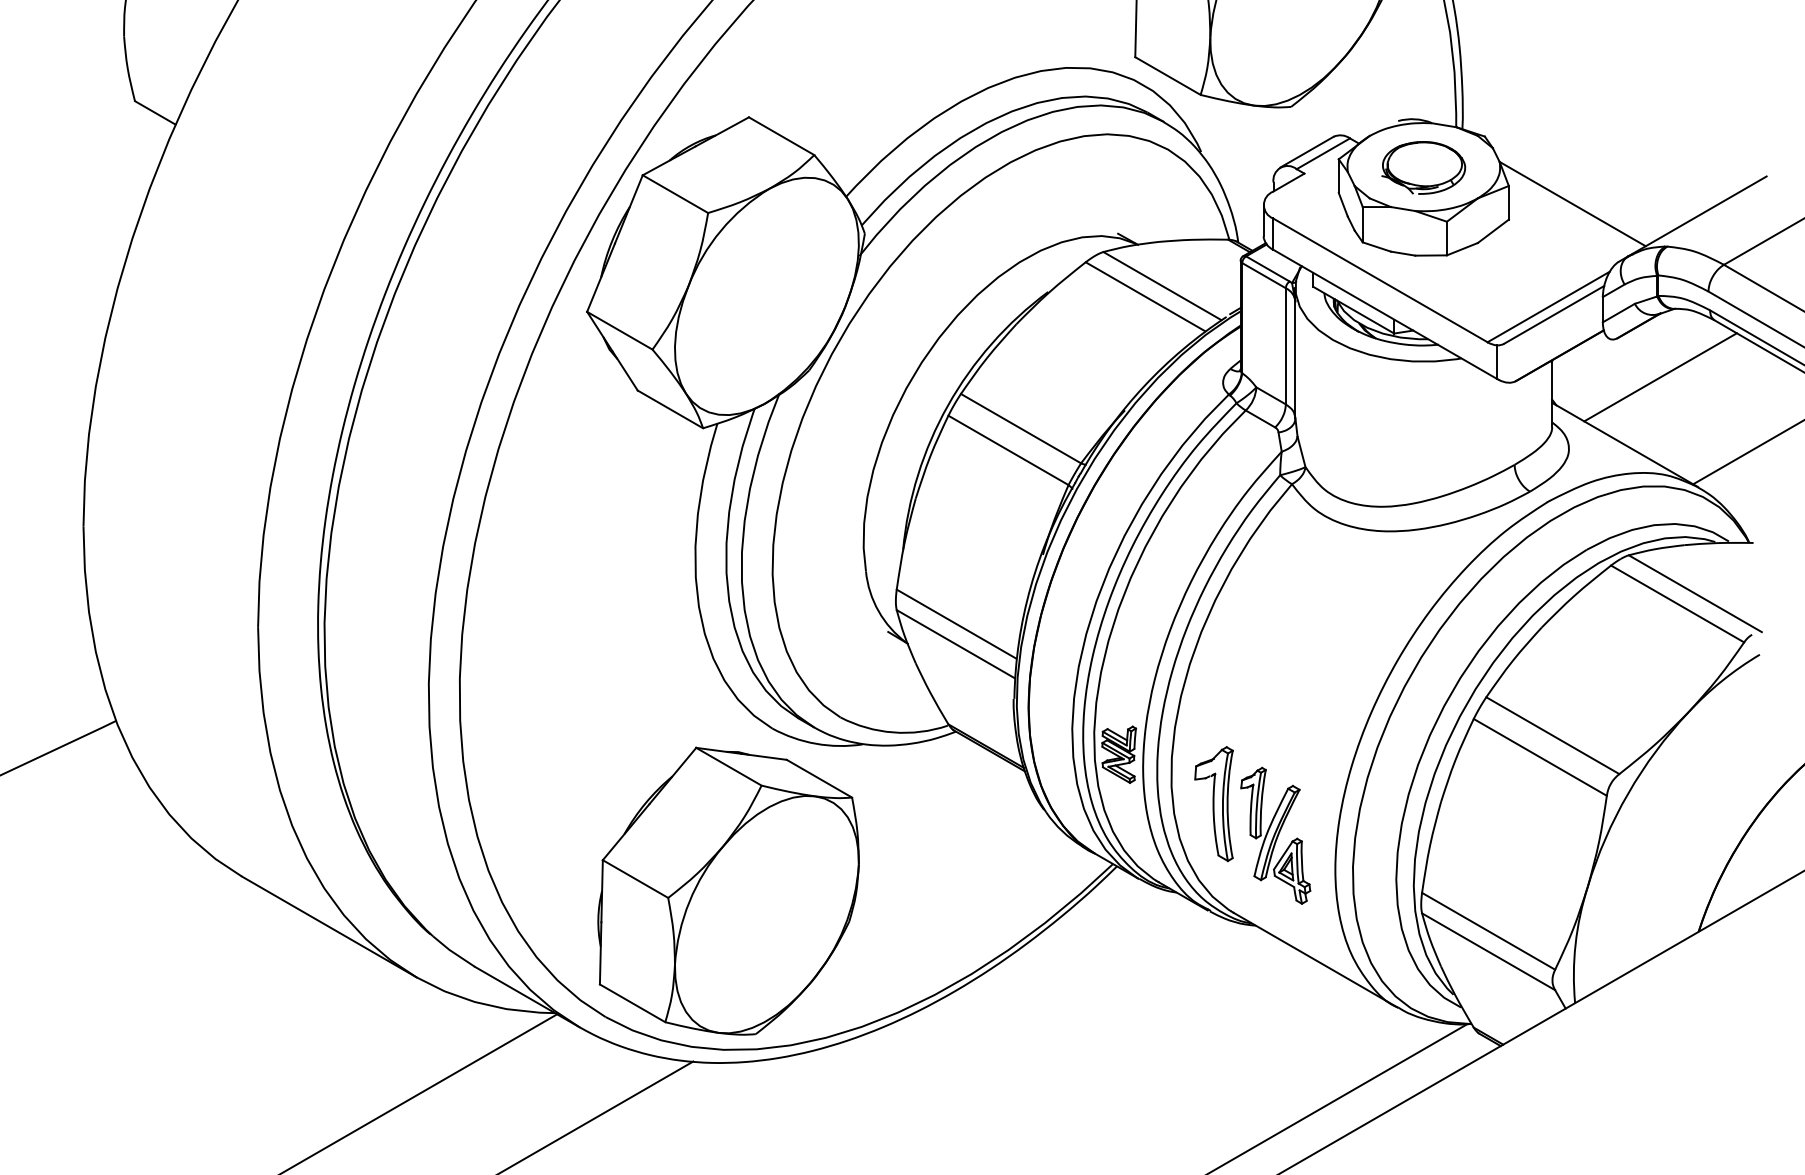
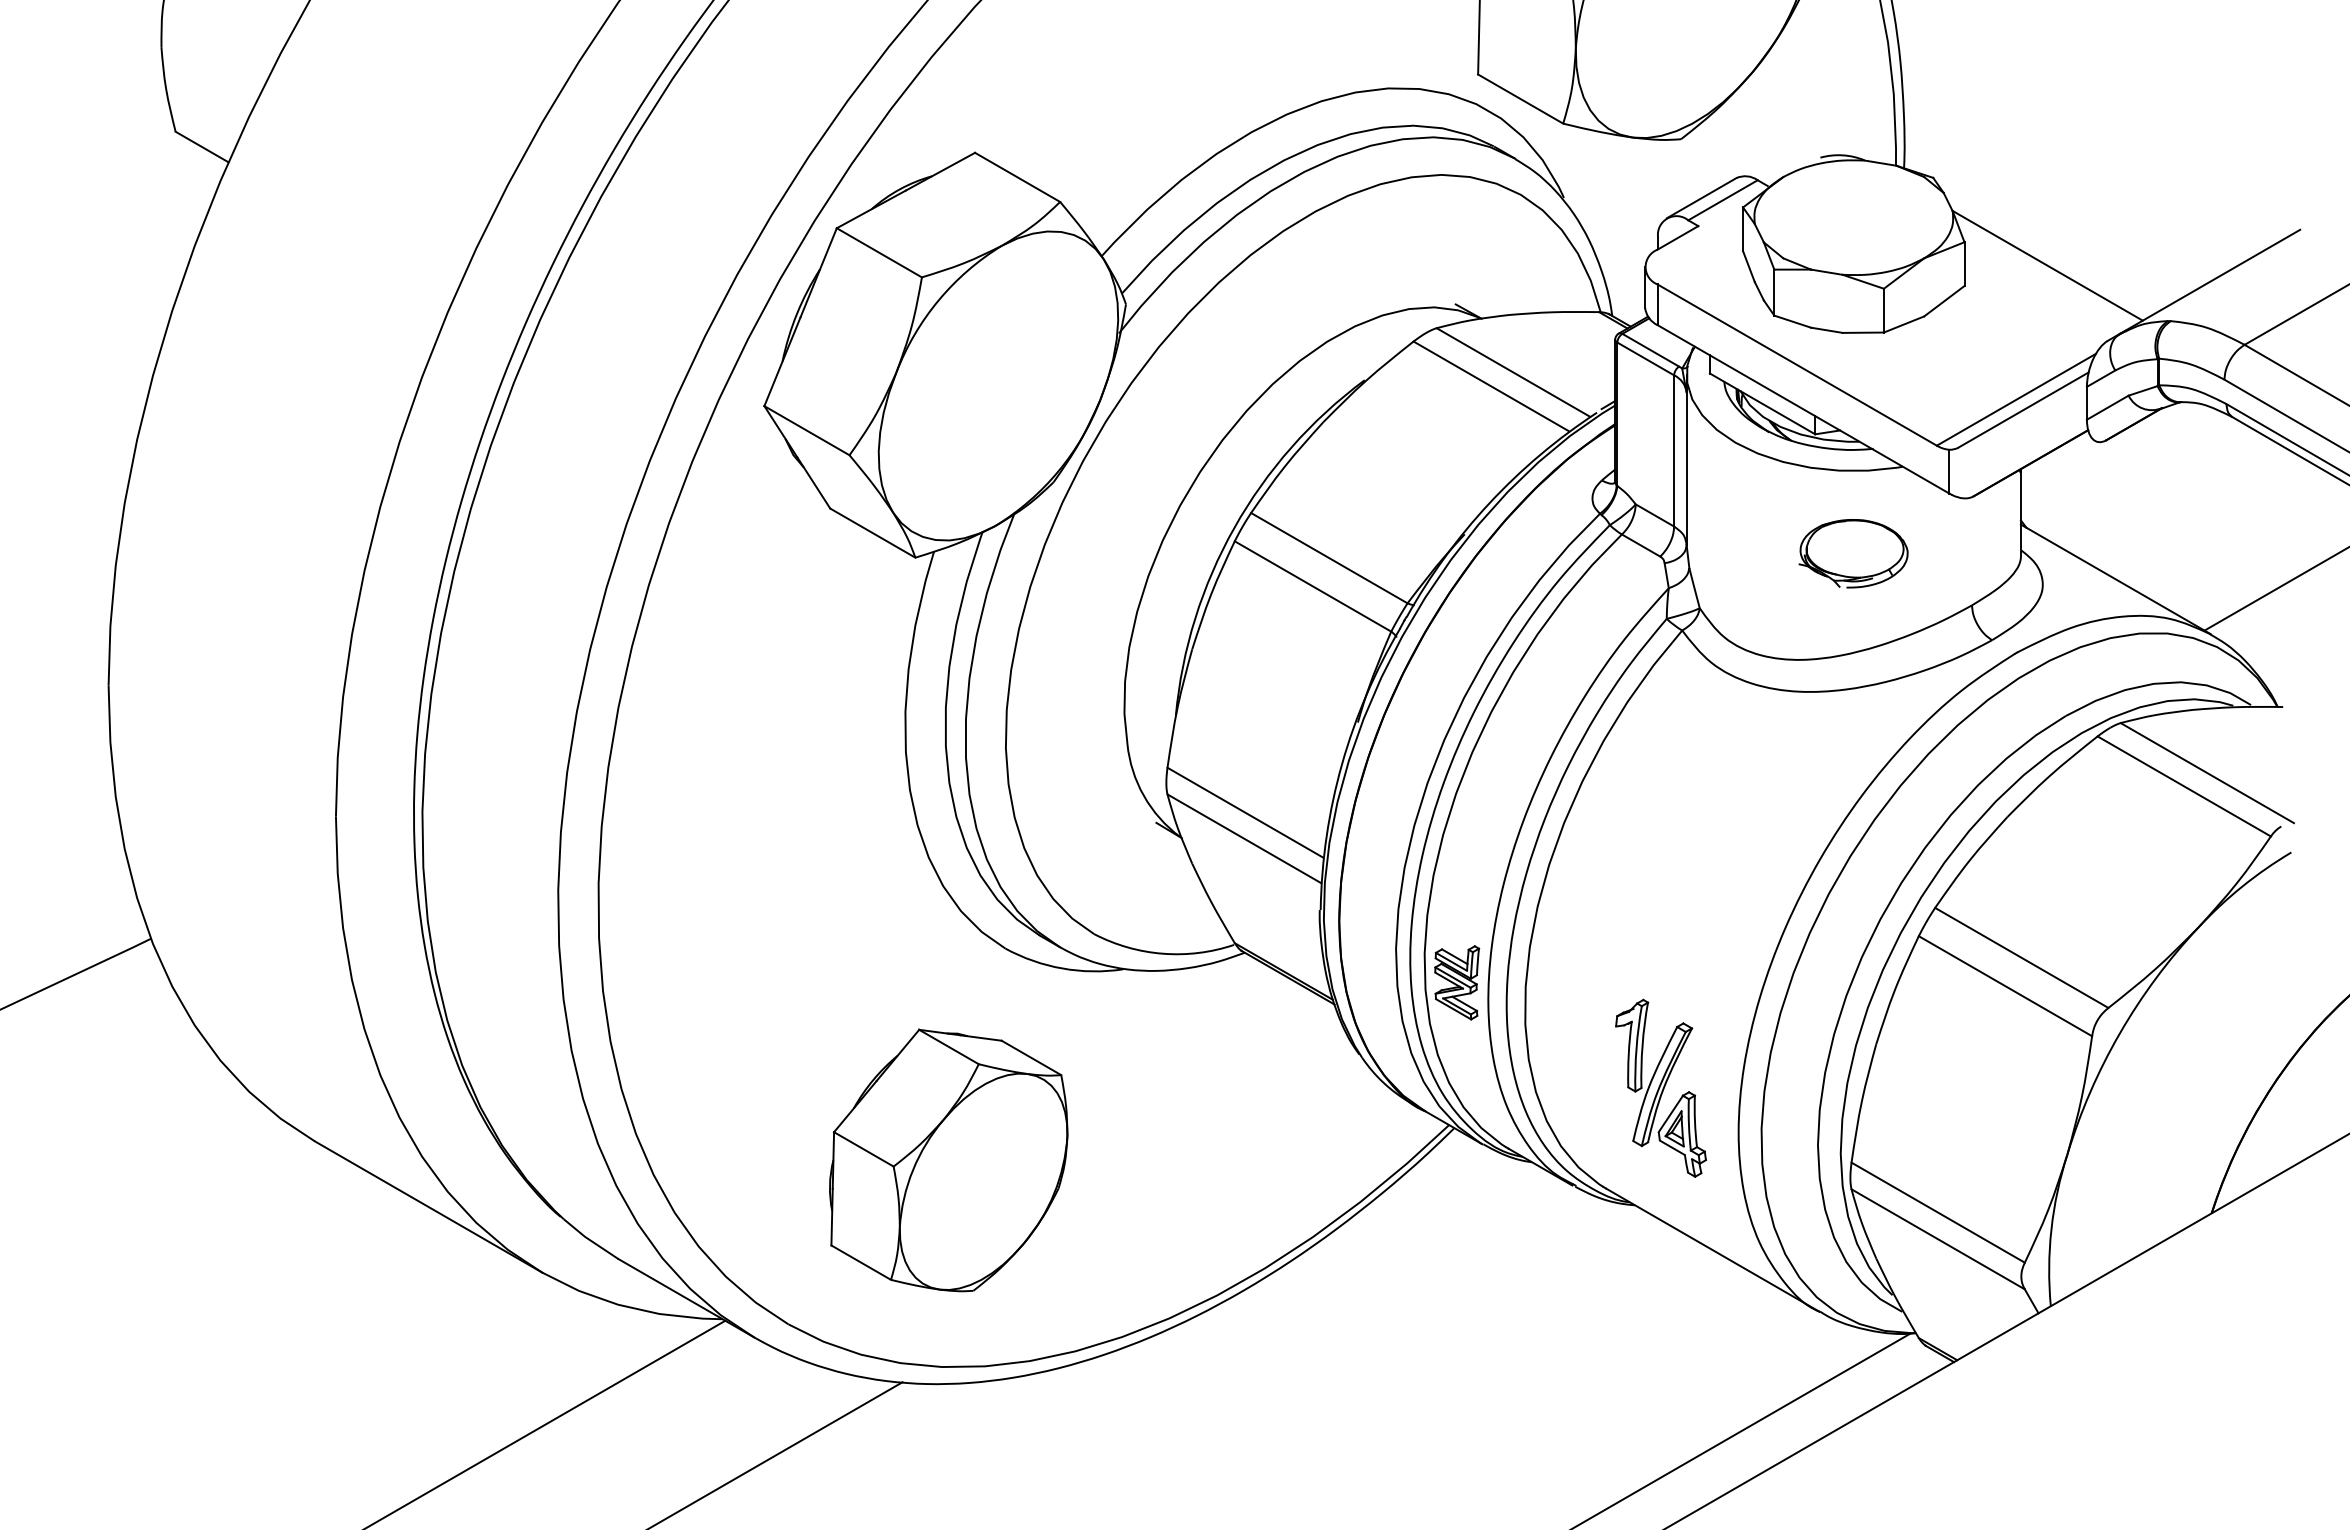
part: (1423, 167) -> (1853, 553), moved
line: (1660, 377) -> (2161, 491), removed
part: (1213, 803) -> (1580, 1046), removed
part: (728, 891) -> (948, 1160), size x0.7

